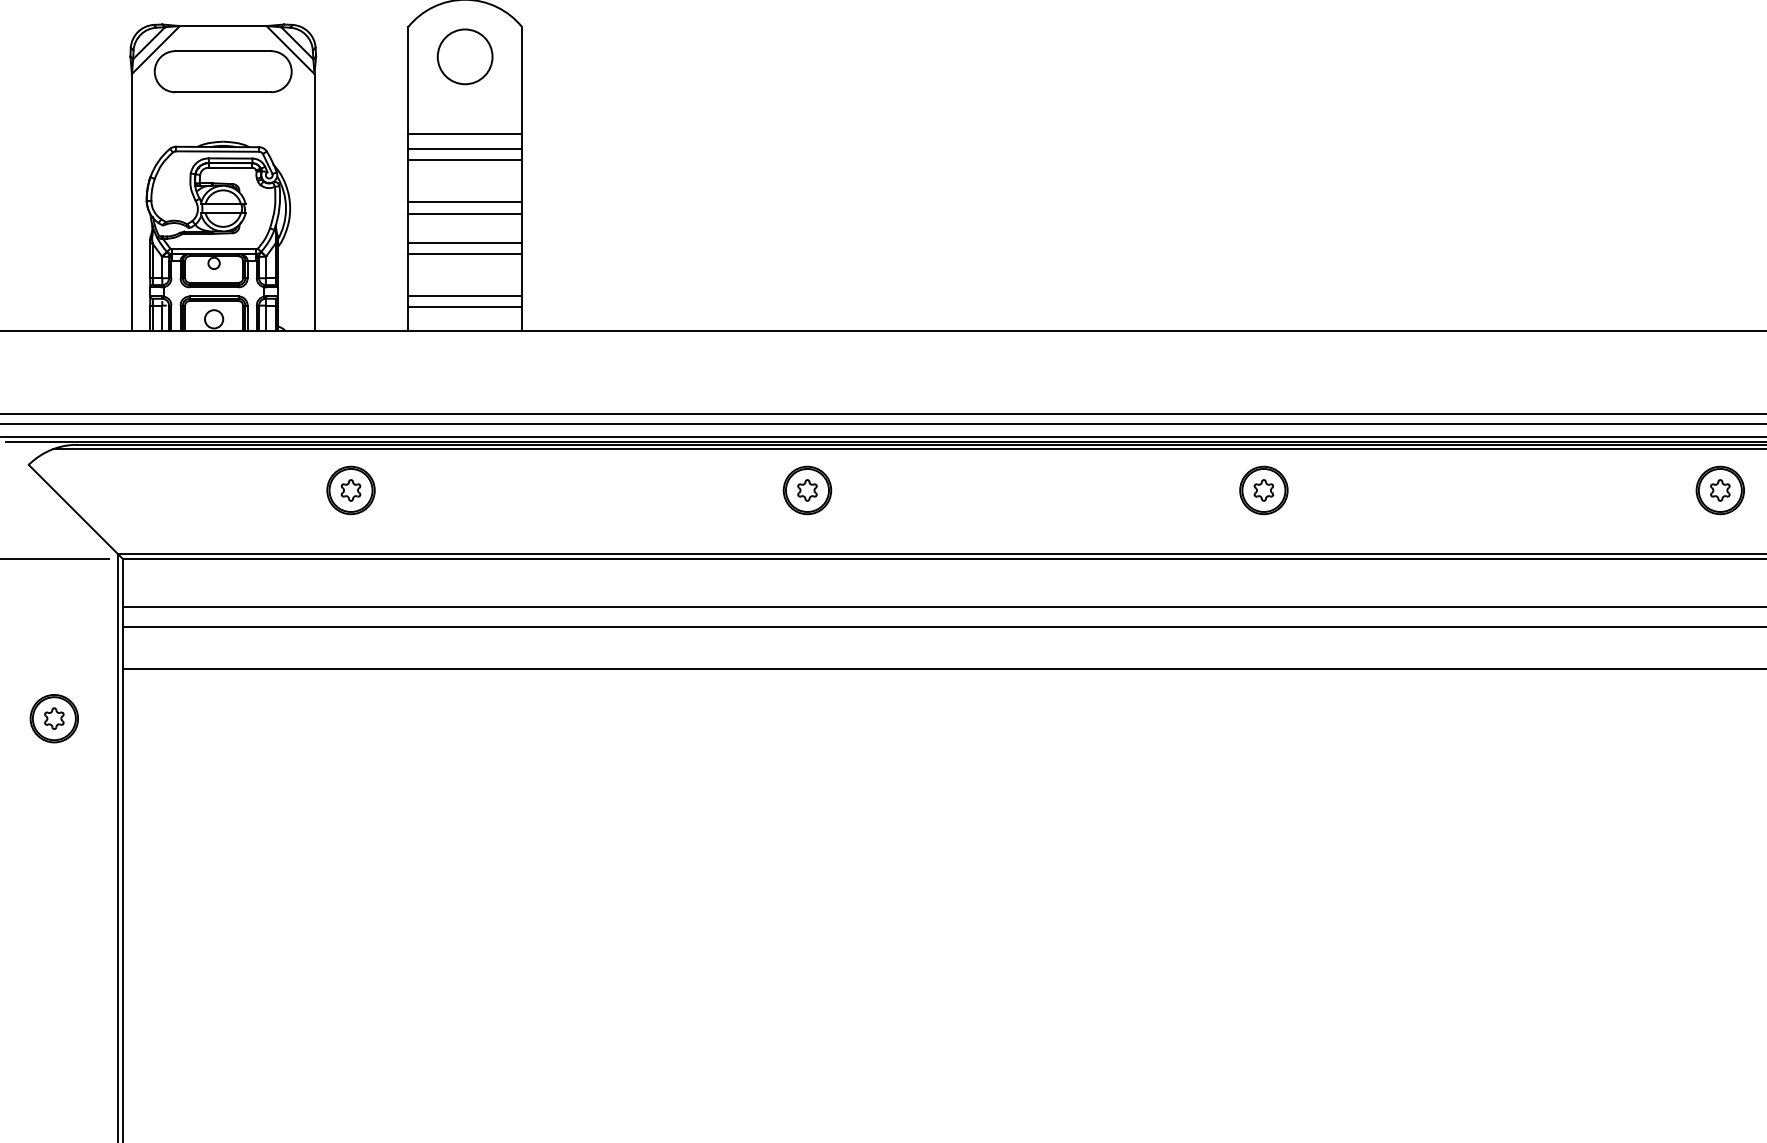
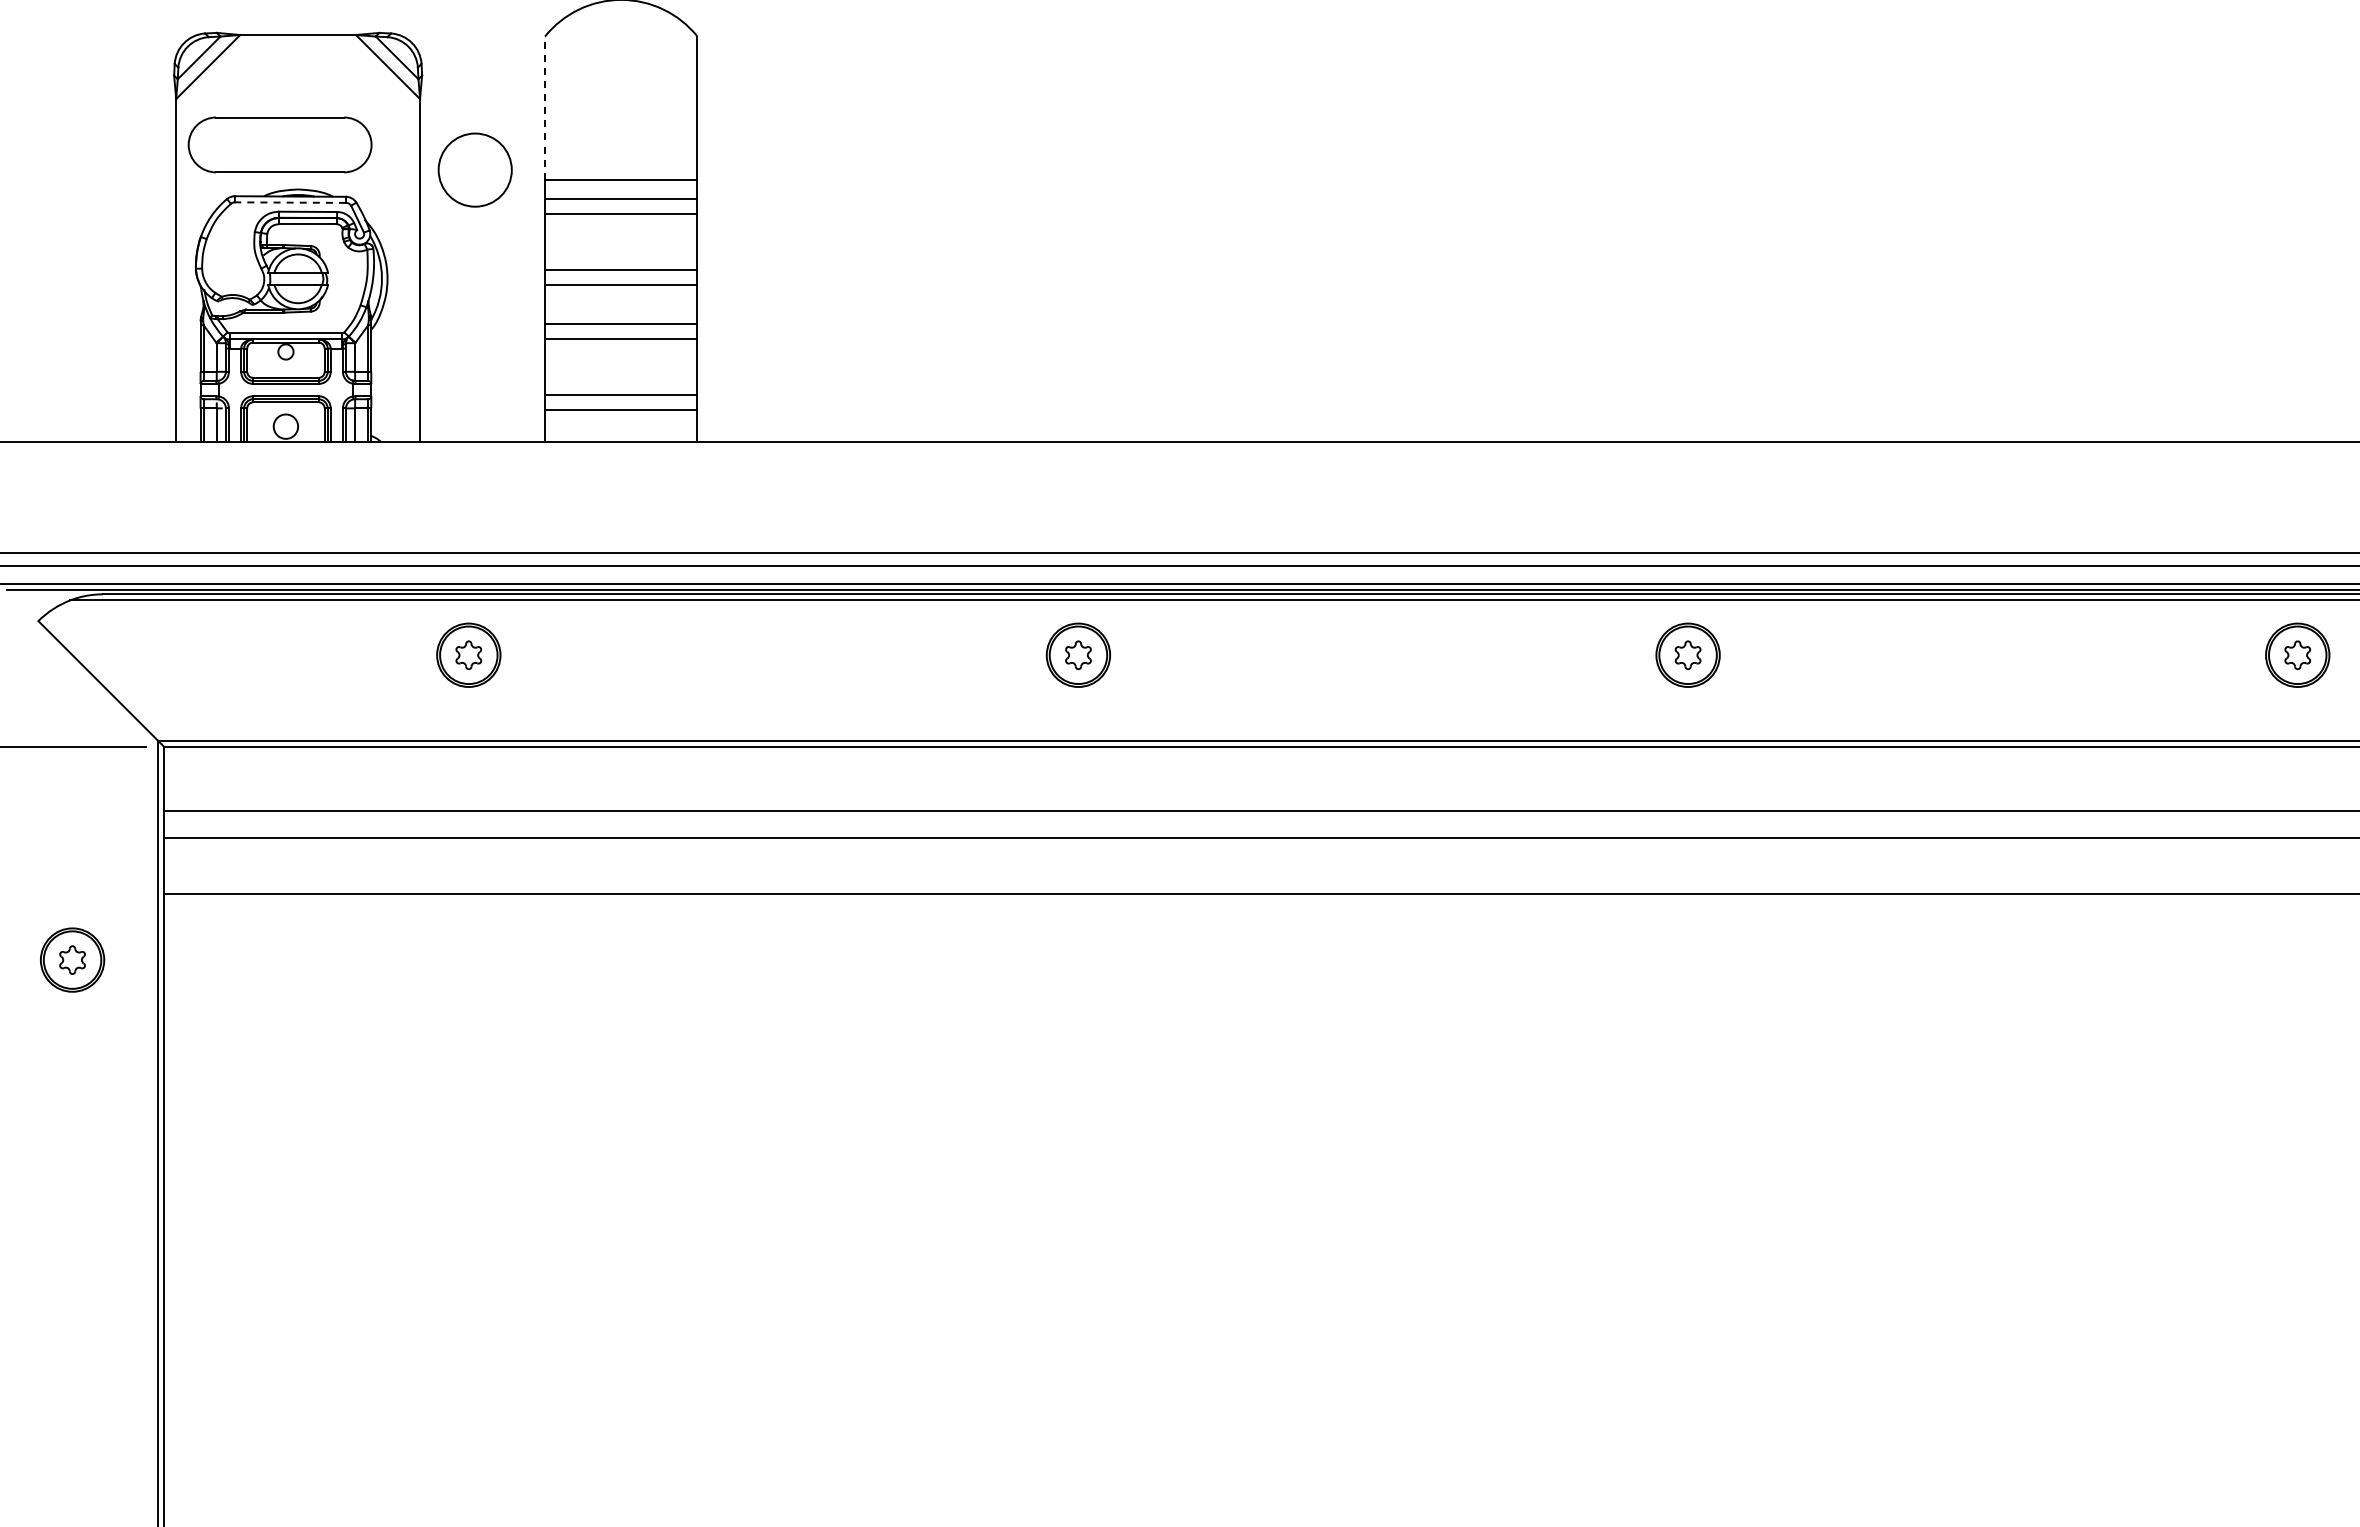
circle: (464, 56) -> (474, 169), moved
part: (222, 71) -> (279, 144), moved
line: (408, 81) -> (545, 108), solid -> dashed
line: (217, 151) -> (290, 202), solid -> dashed

